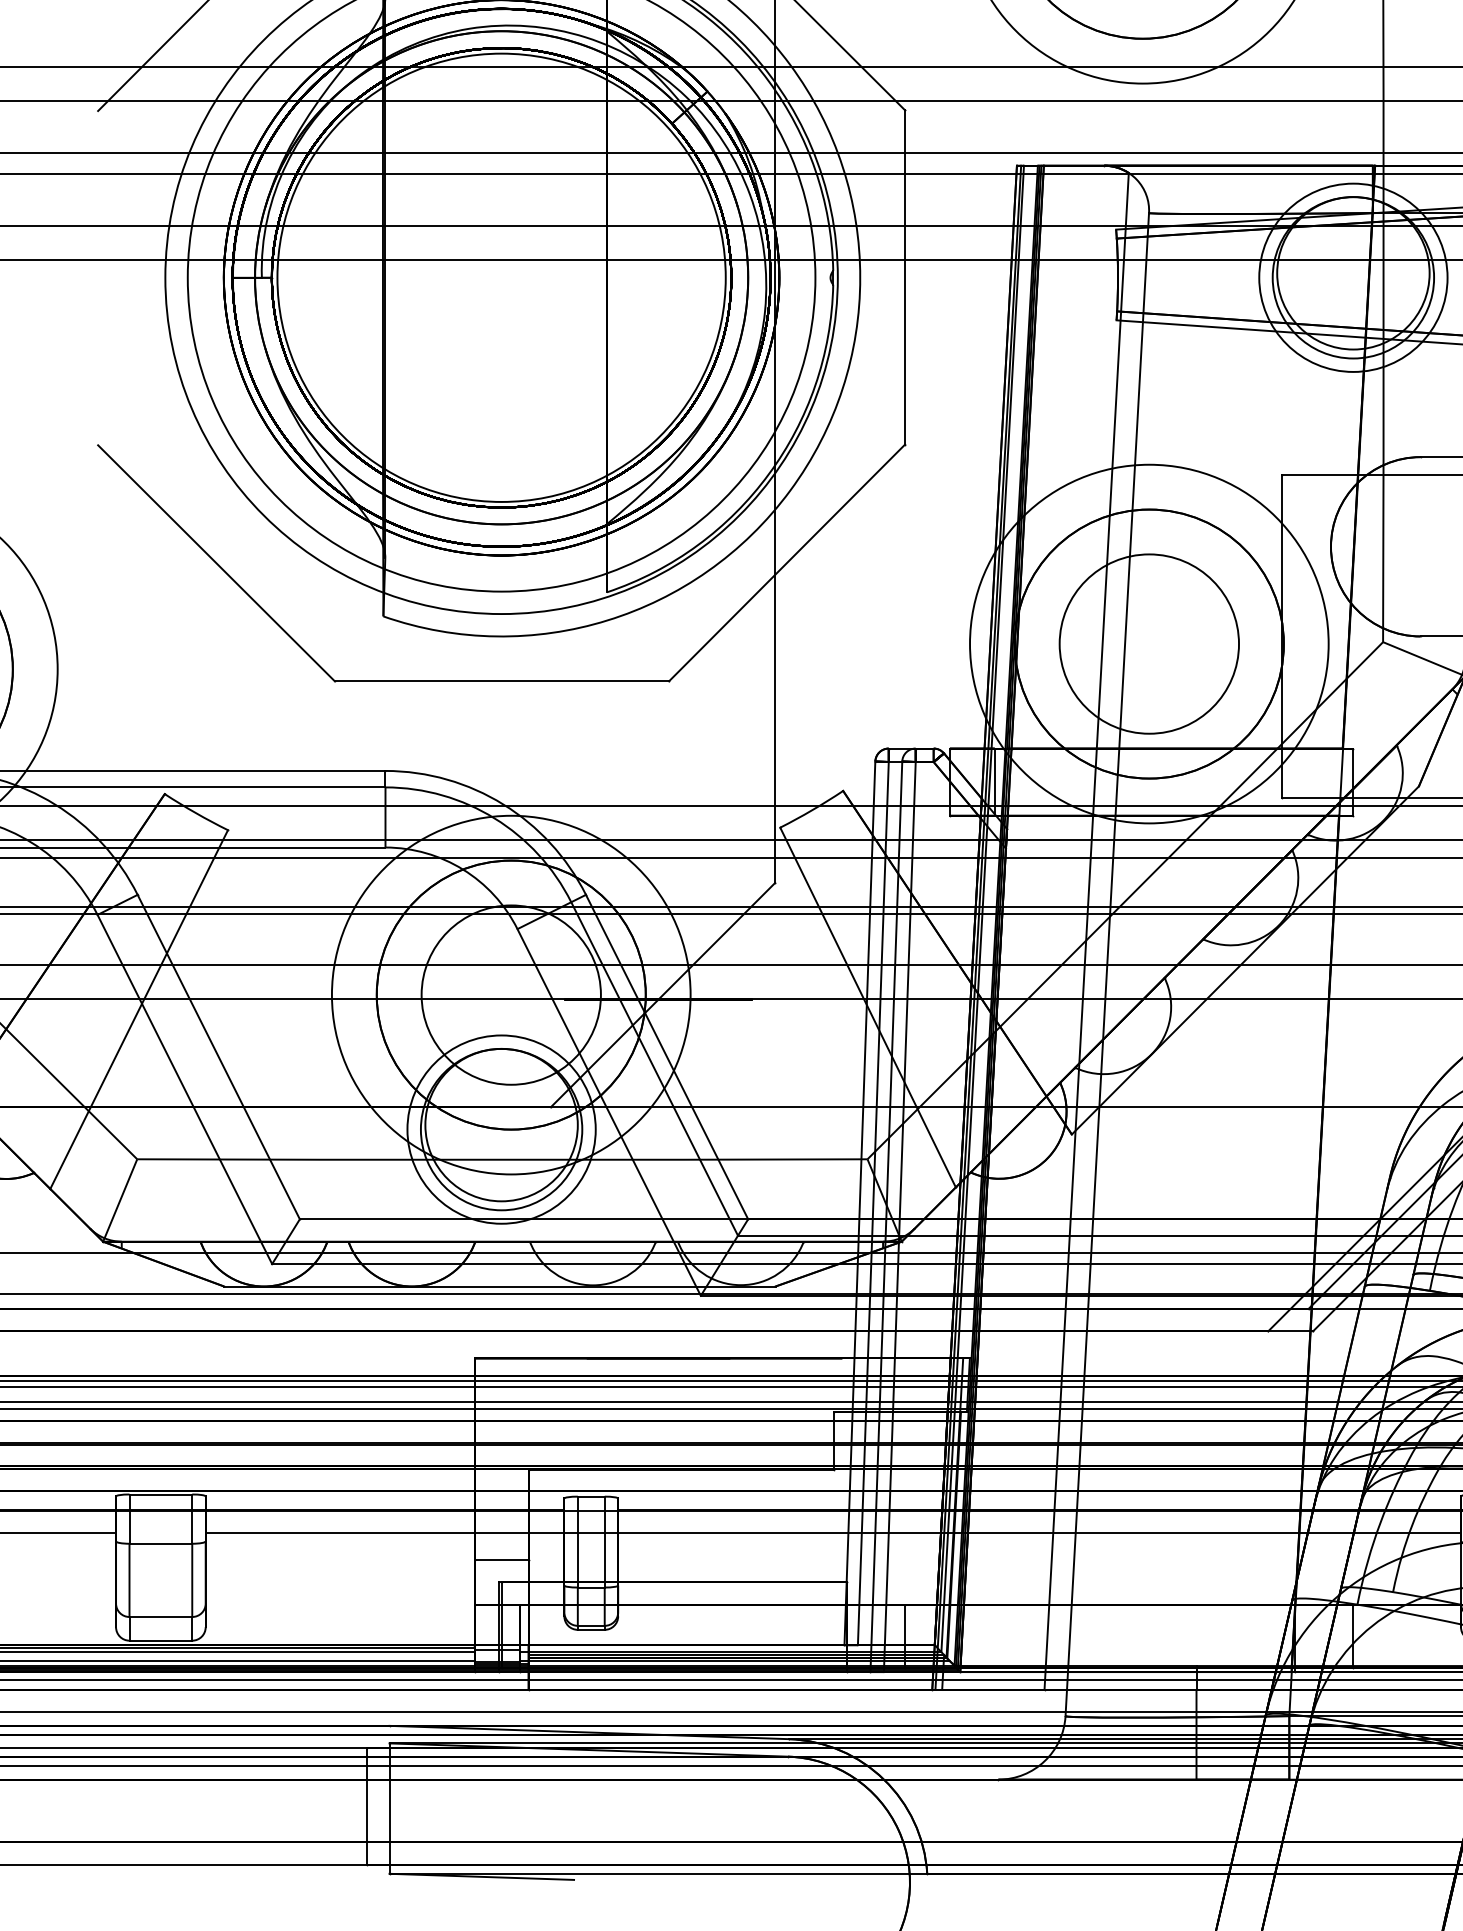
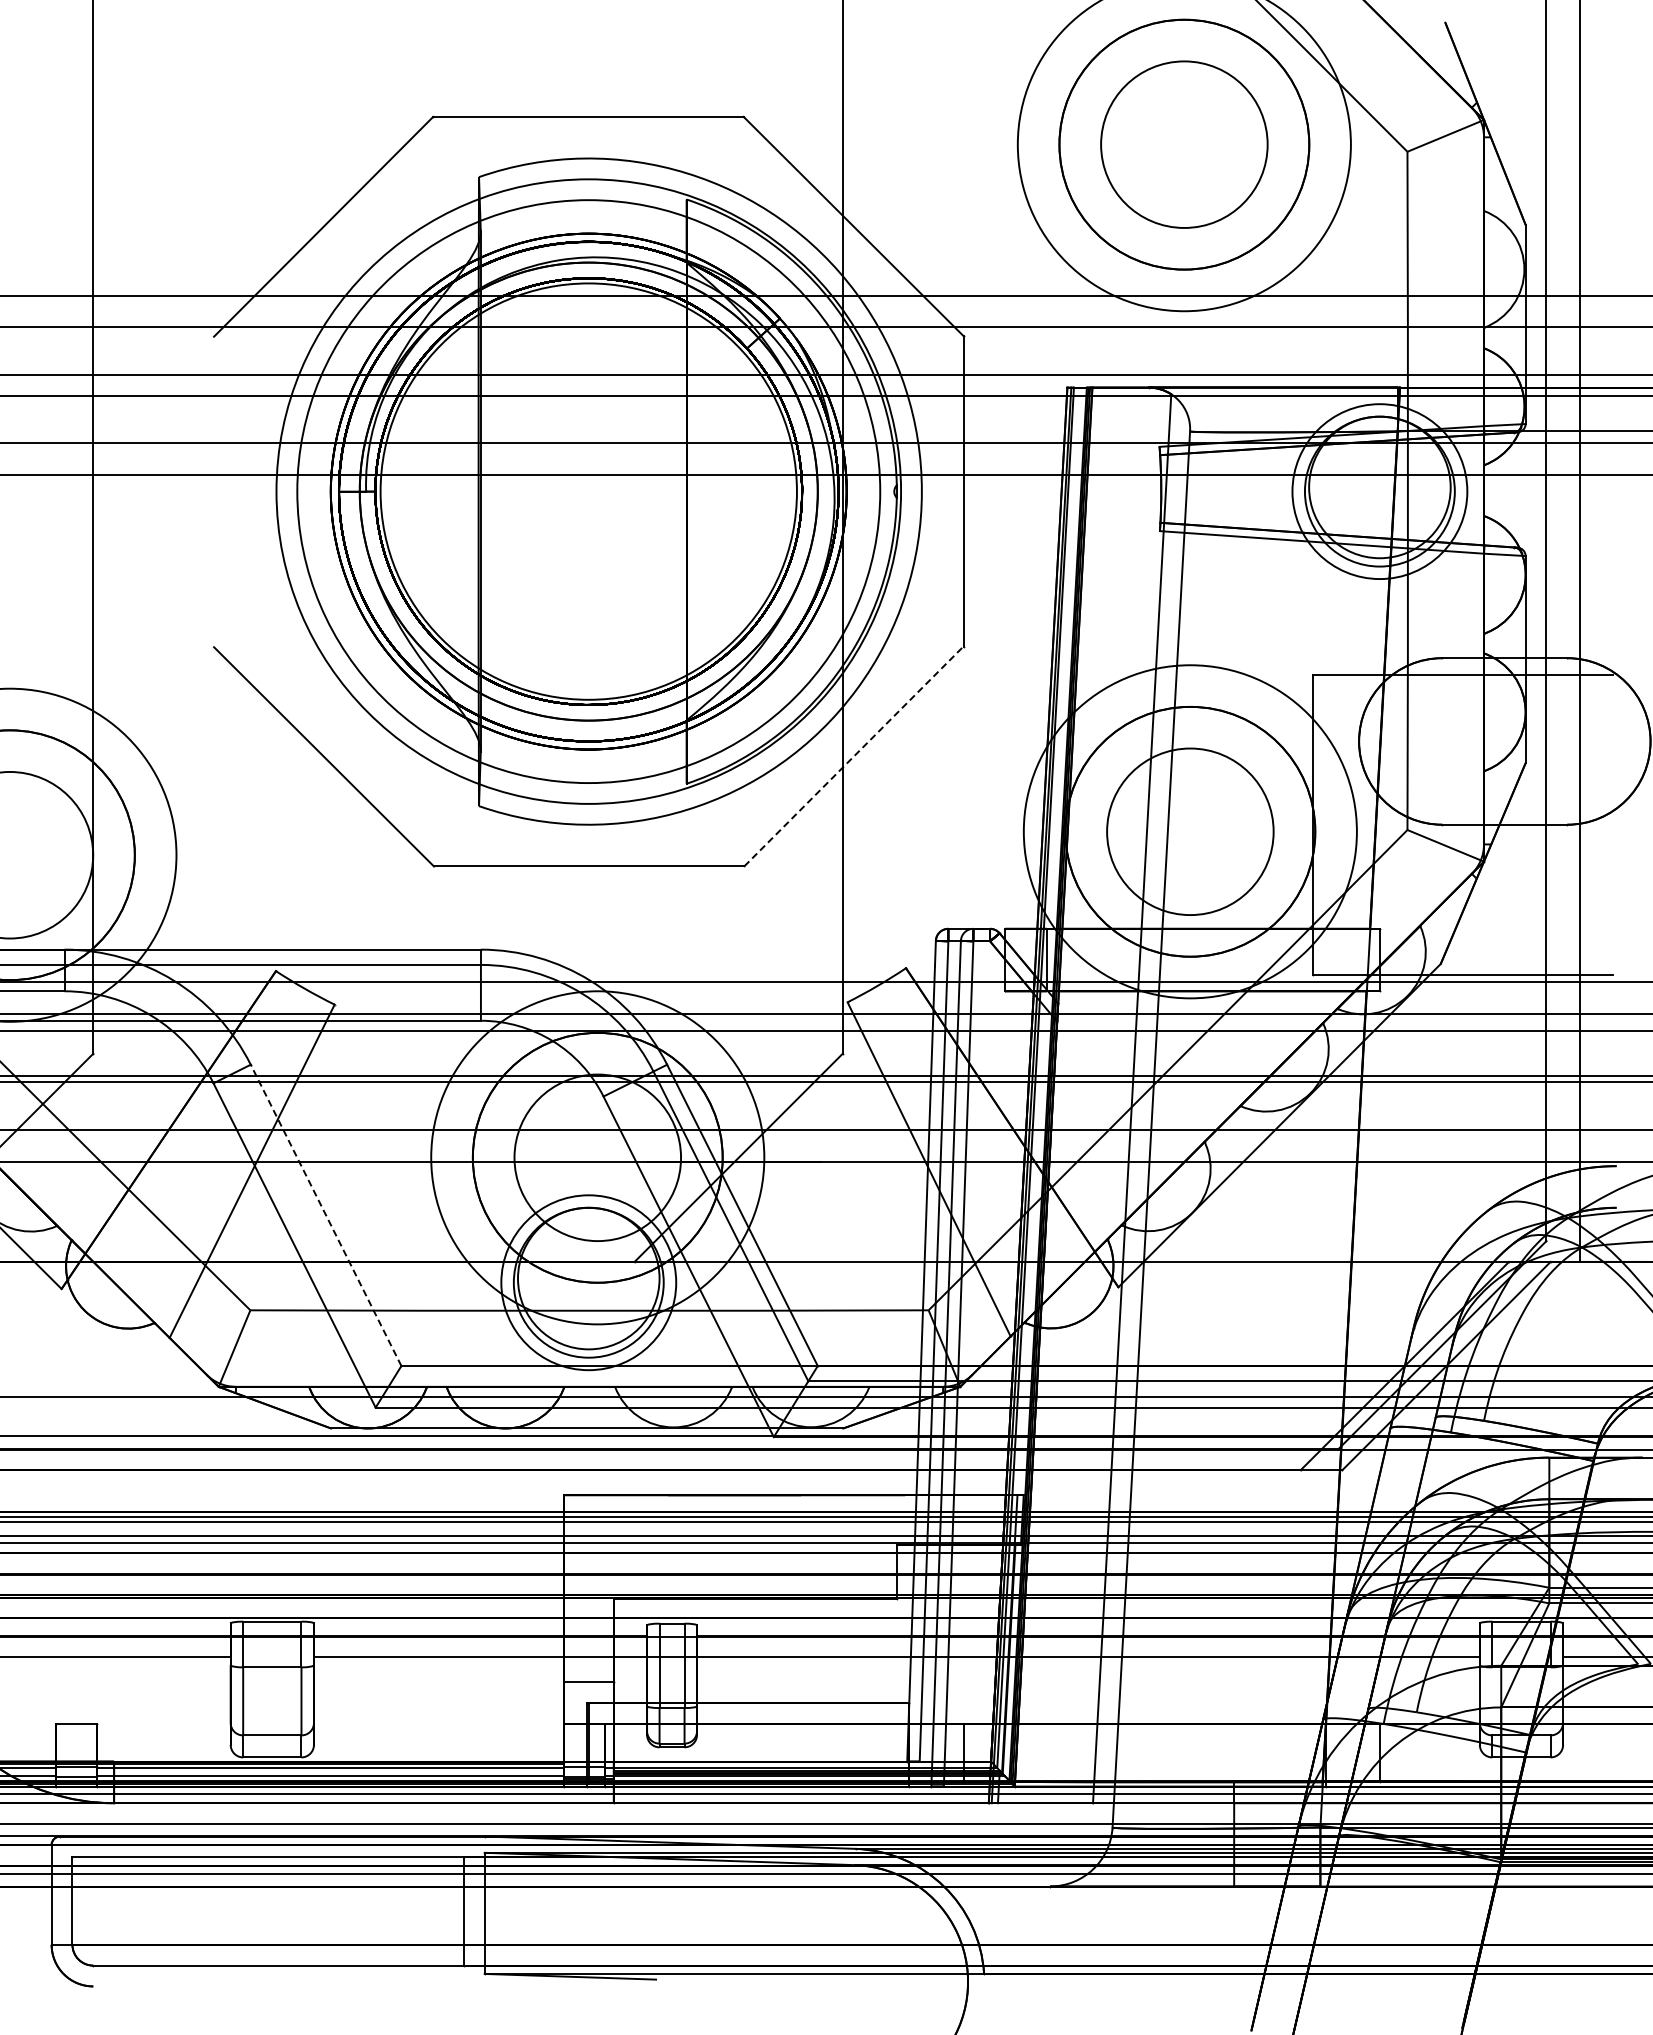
line: (787, 562) -> (854, 756), solid -> dashed
line: (218, 1056) -> (325, 1214), solid -> dashed

